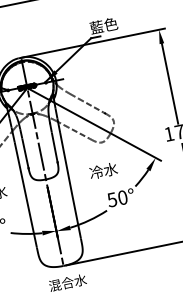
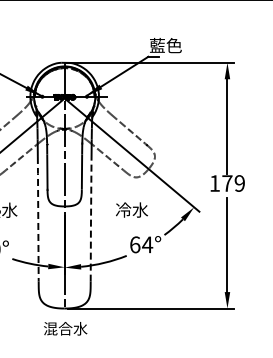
line: (70, 185) -> (91, 219), solid -> dashed
line: (26, 195) -> (38, 219), solid -> dashed
text: (117, 198) -> (141, 244), 50° -> 64°

